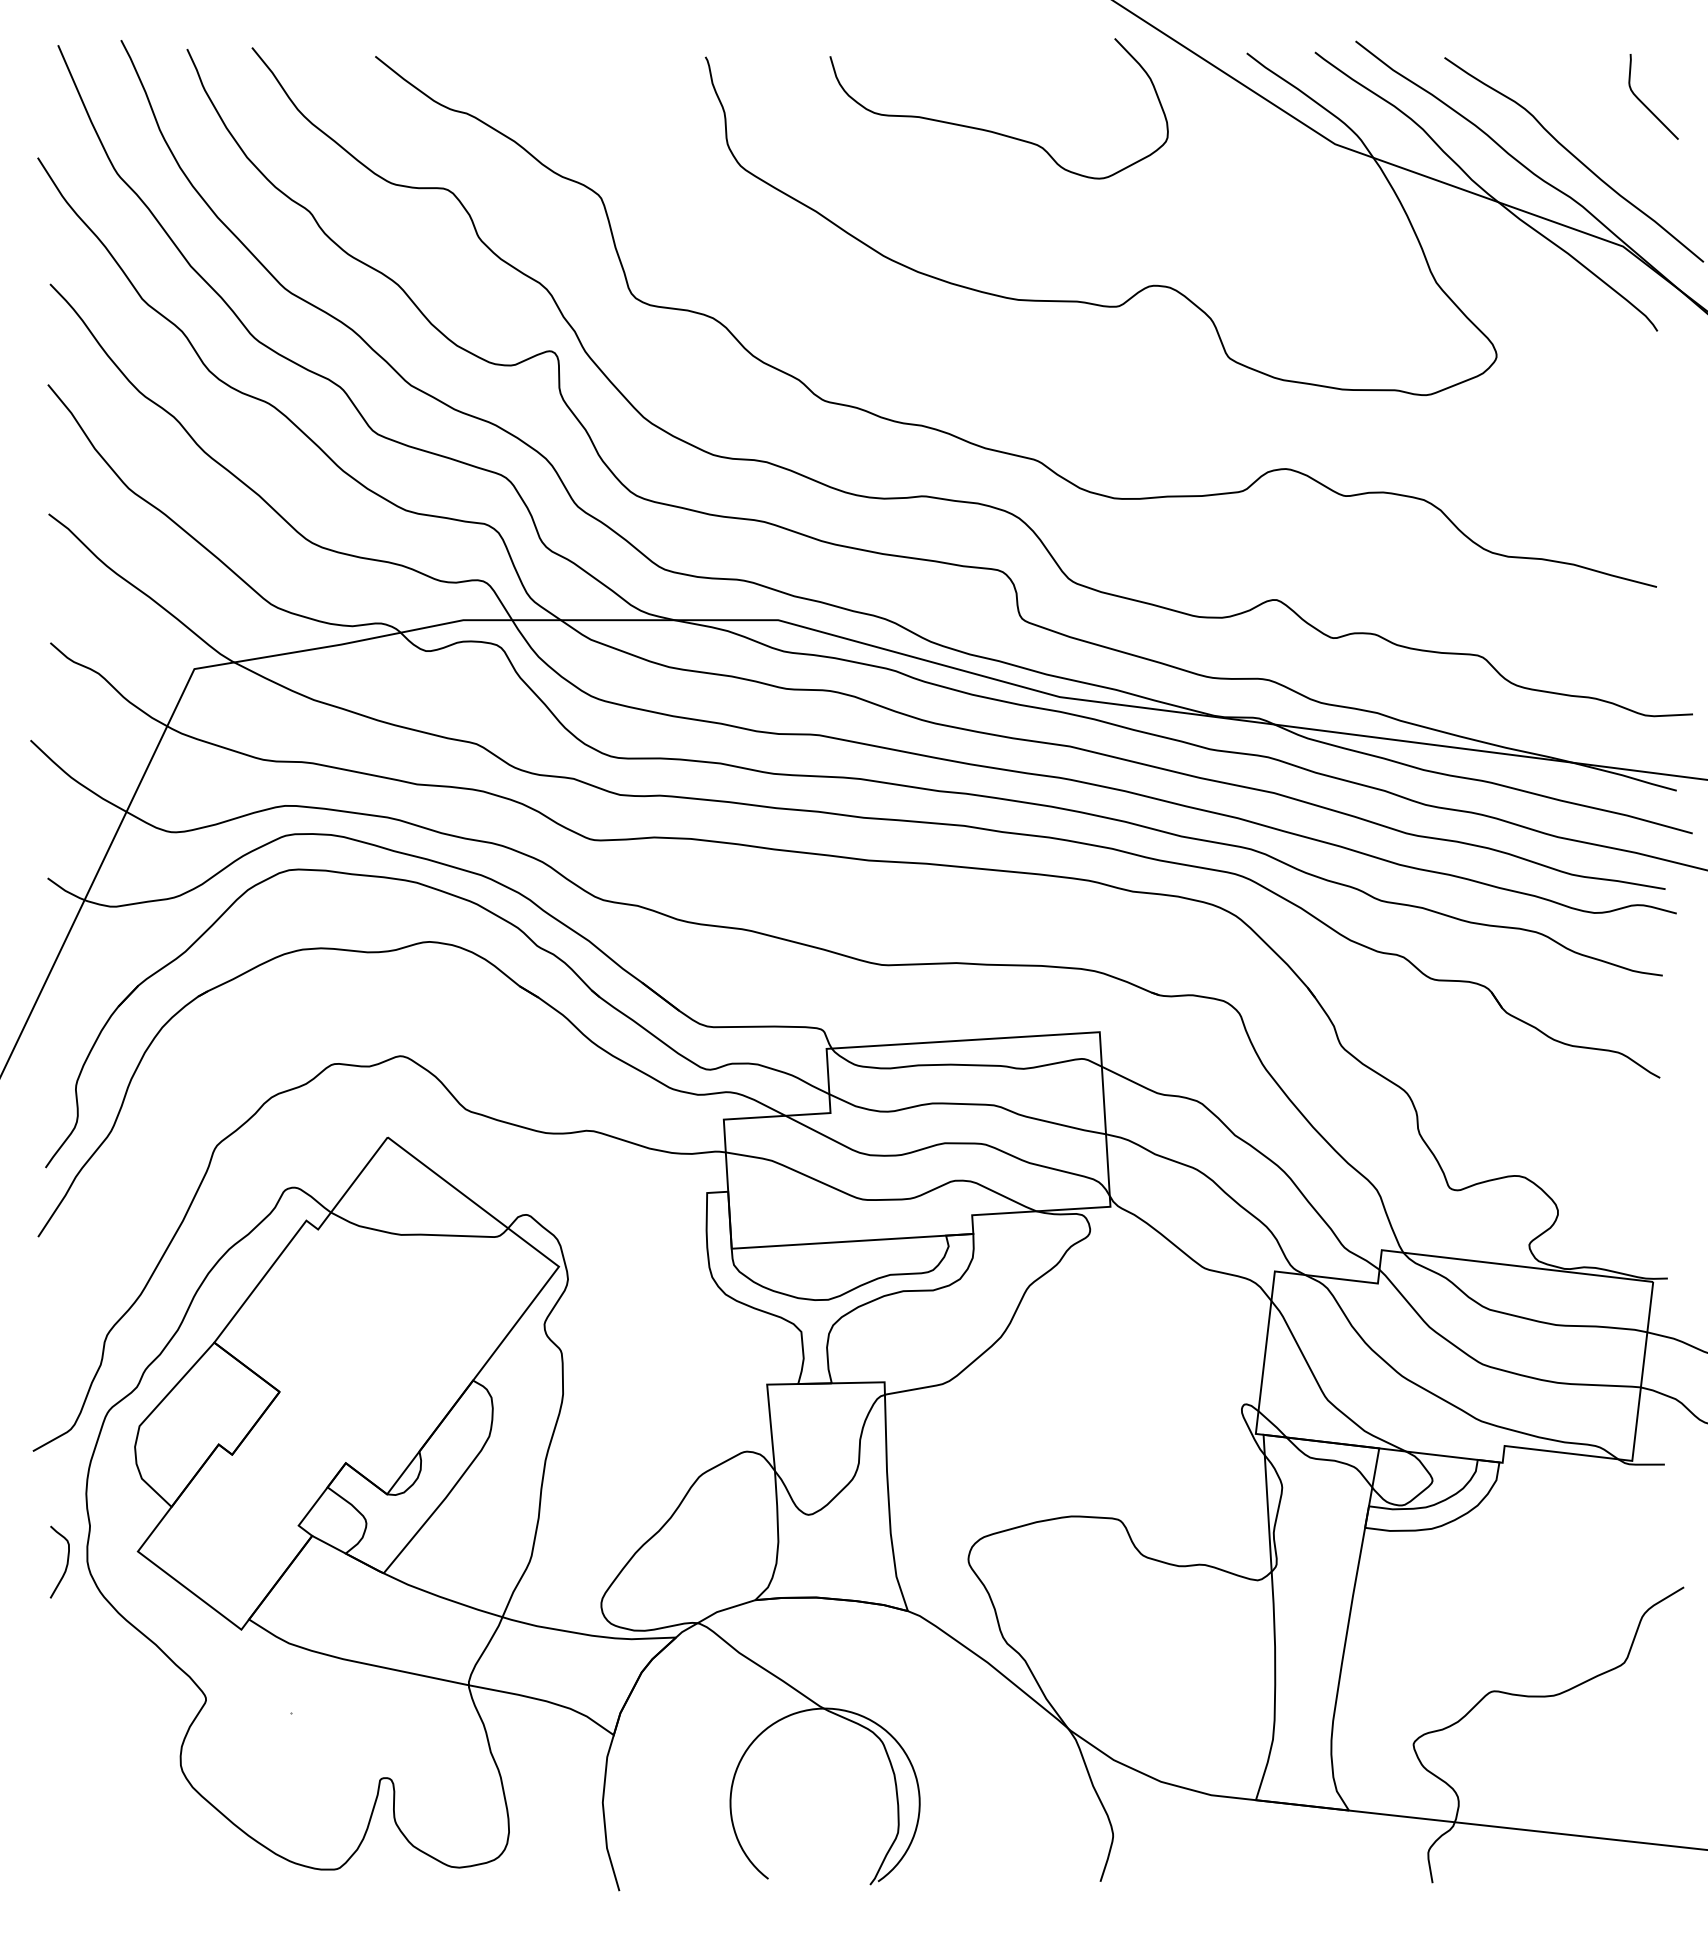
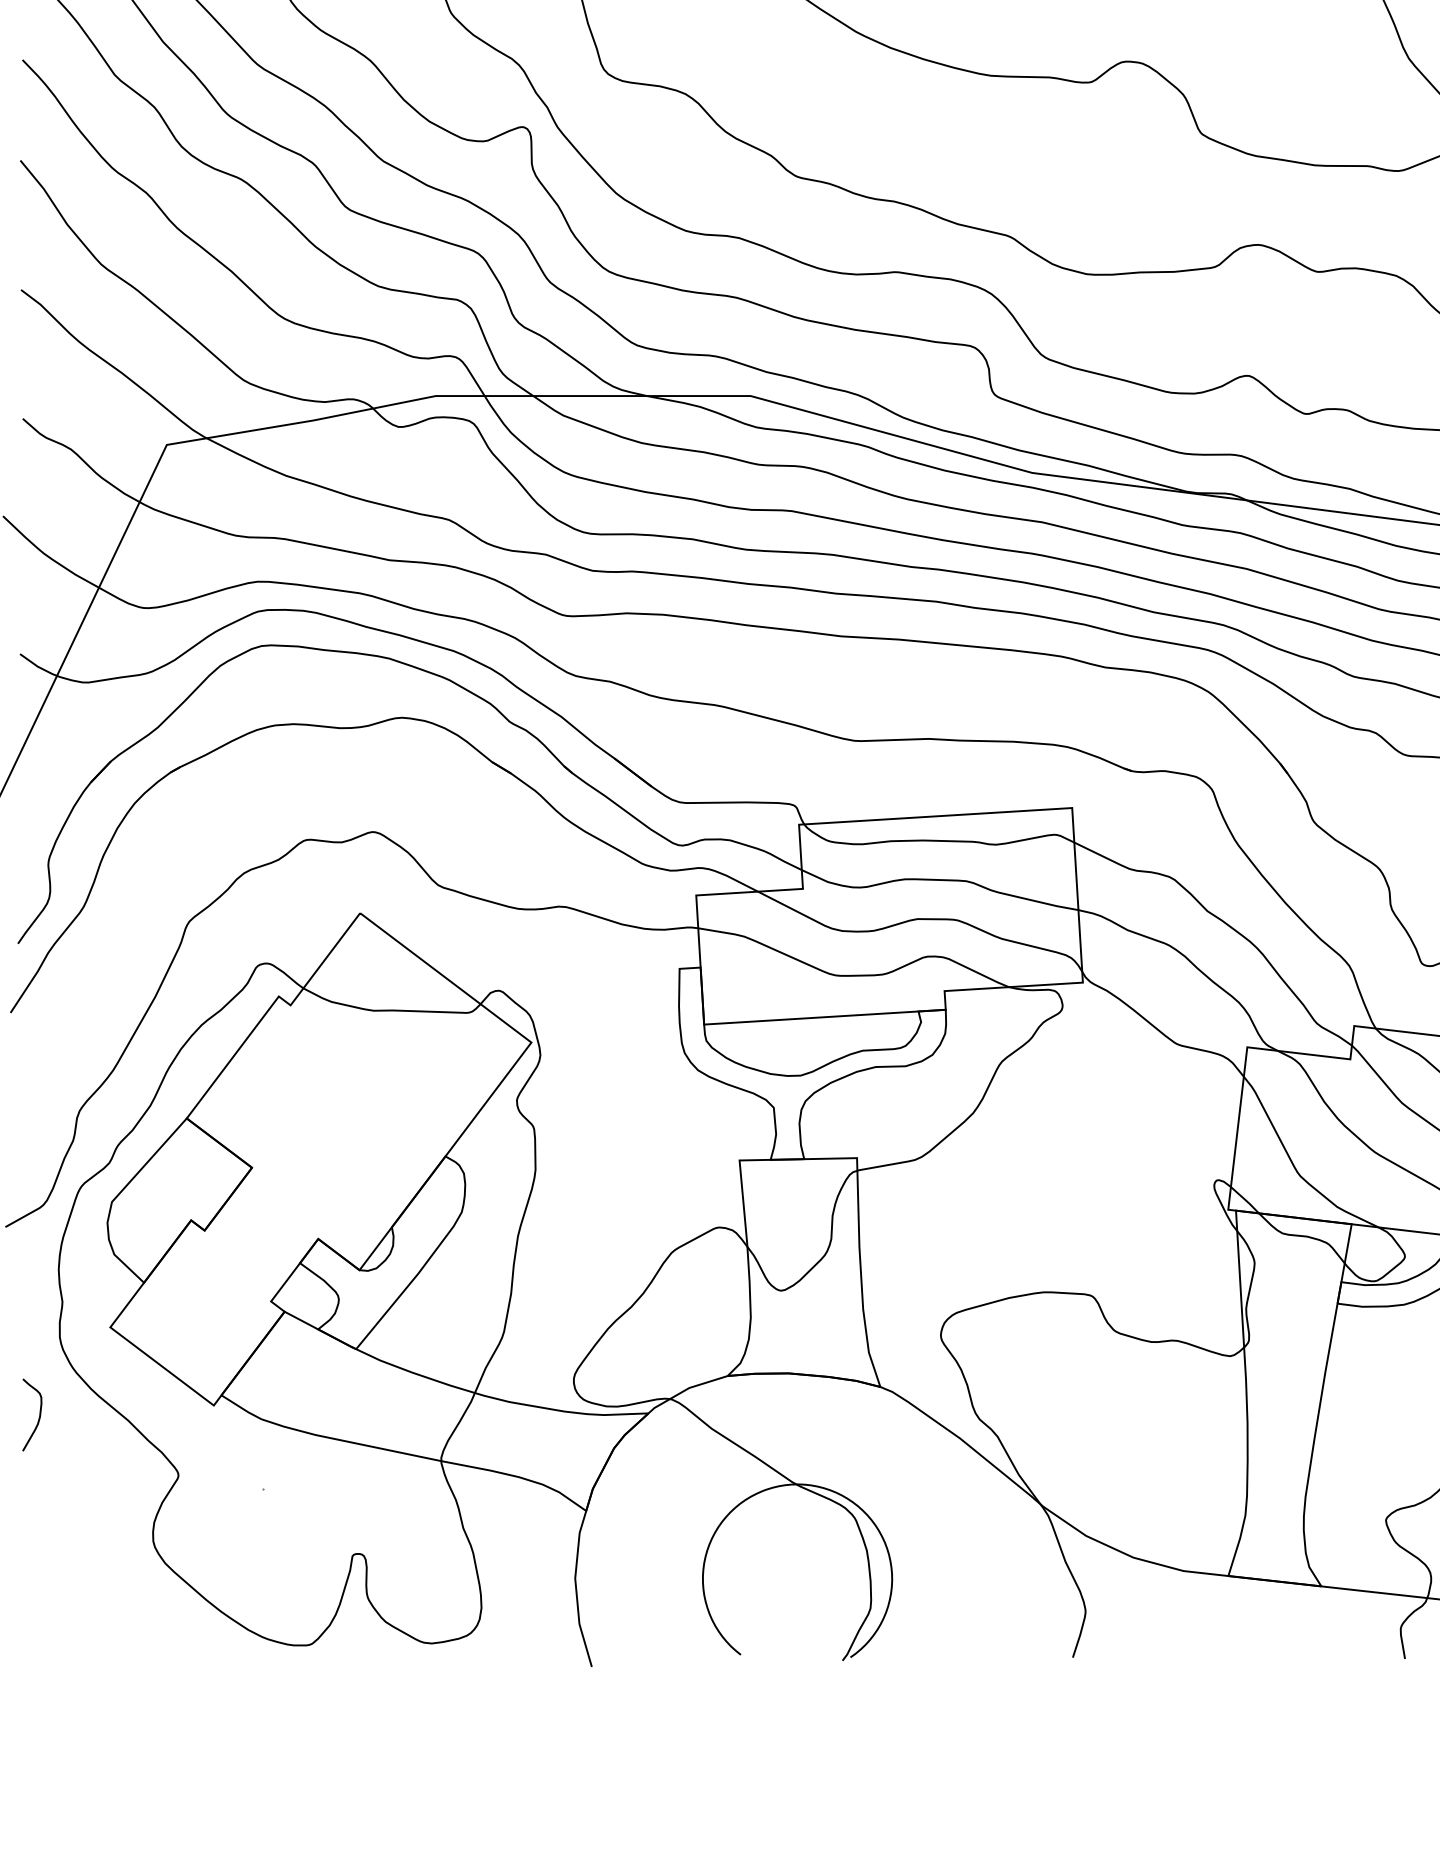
curve: (66, 1562) -> (38, 1415), moved

